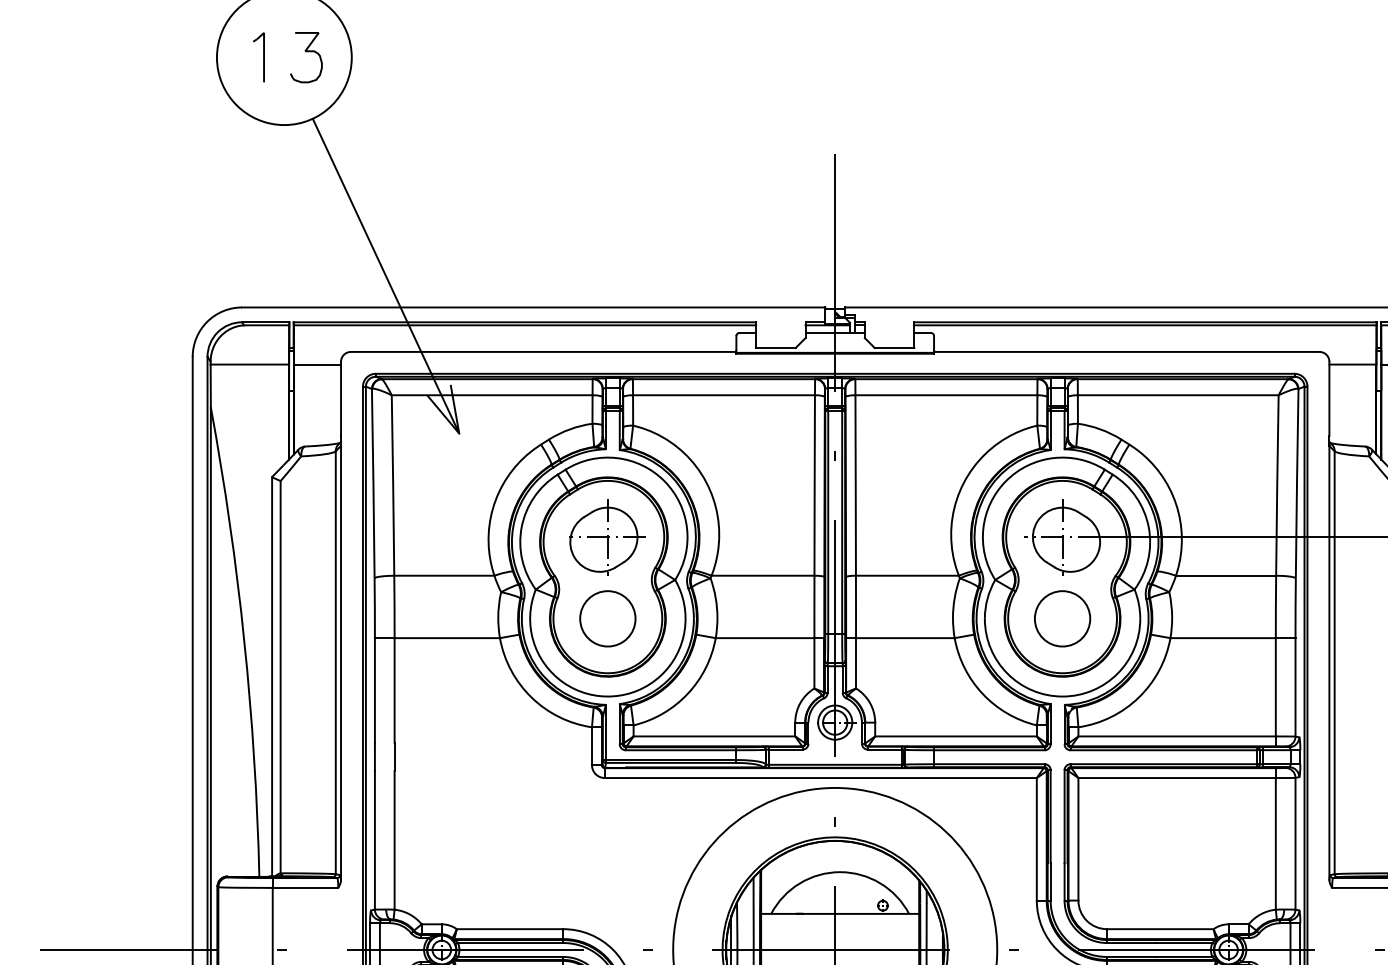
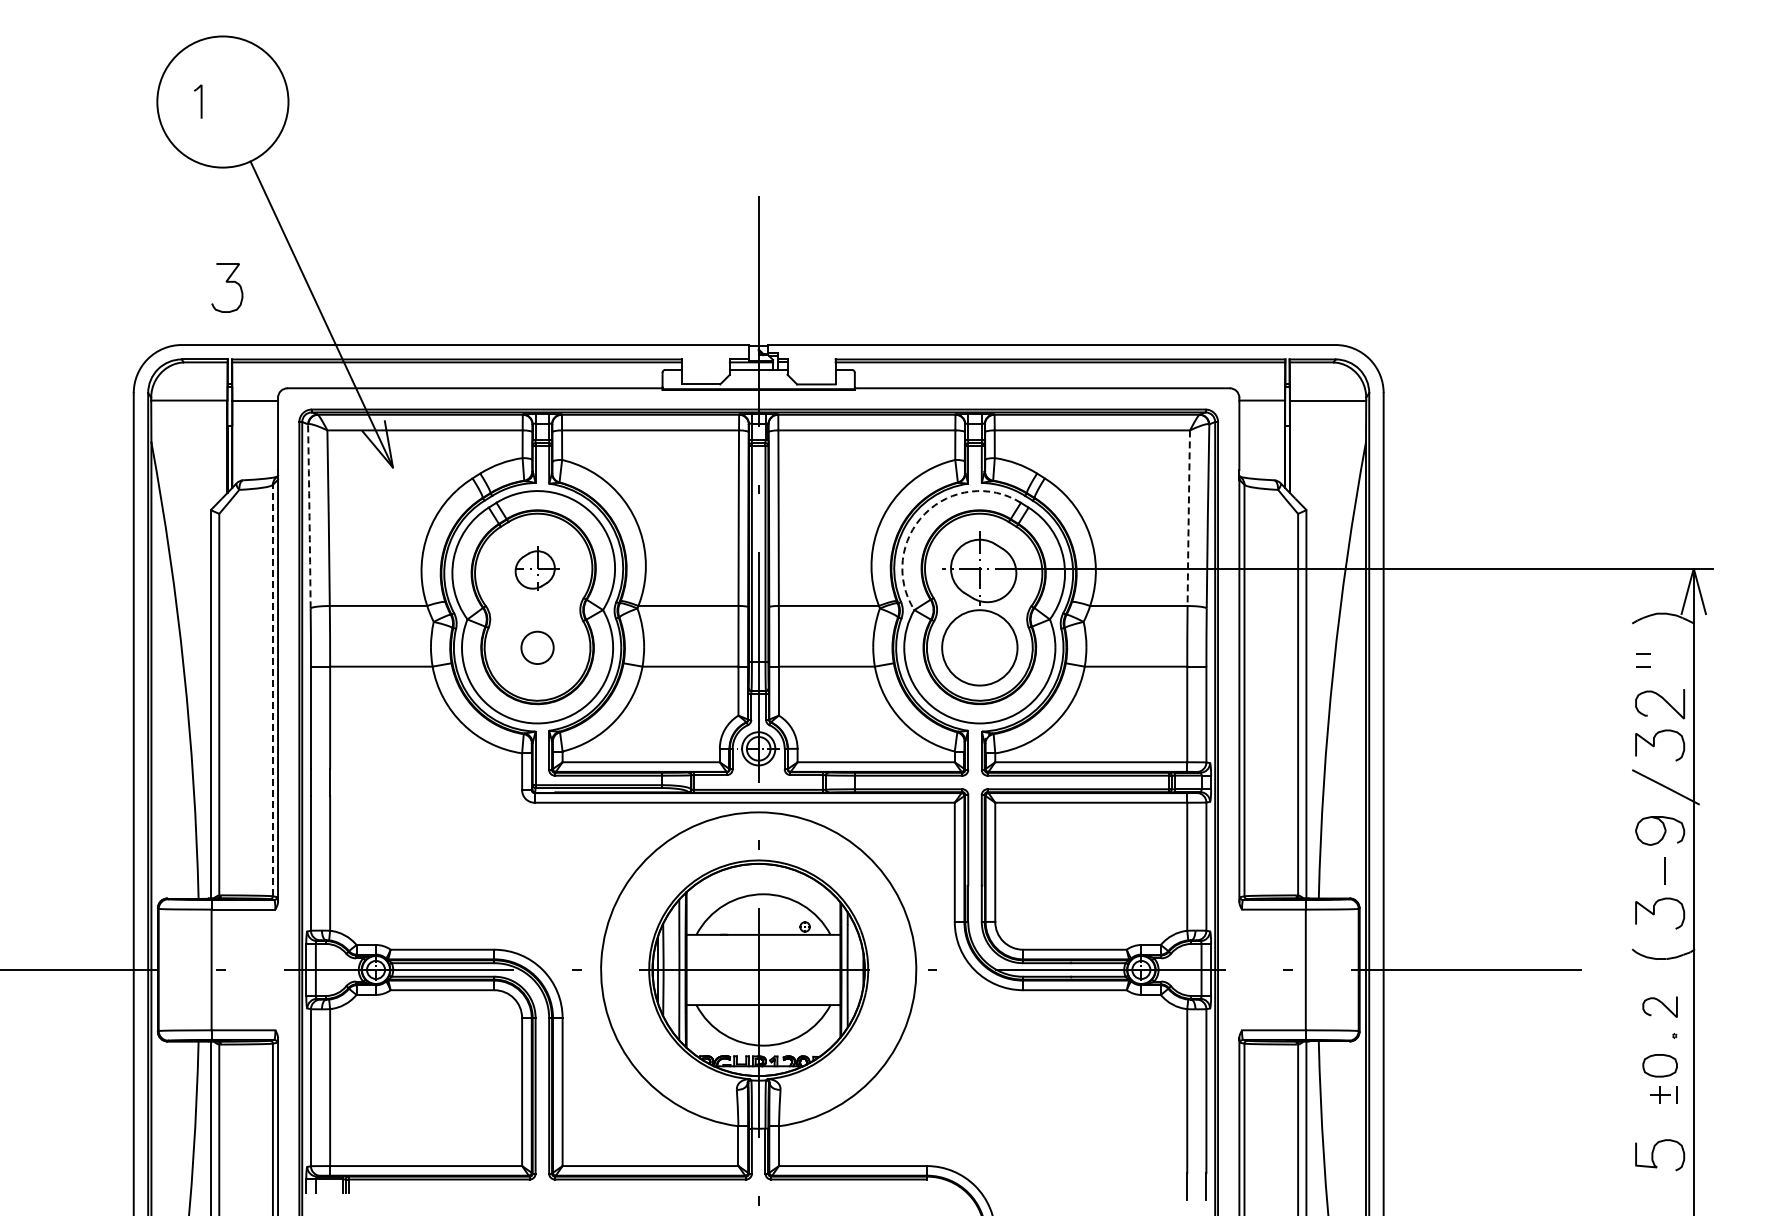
curve: (306, 51) -> (227, 282), moved
part: (258, 57) -> (197, 101), size x0.7
arc: (1005, 480) -> (924, 513), solid -> dashed
arc: (373, 483) -> (309, 516), solid -> dashed
arc: (1277, 485) -> (1188, 518), solid -> dashed
part: (607, 537) -> (537, 568), size x0.6
circle: (607, 618) -> (537, 647), size x0.6
circle: (1062, 618) -> (979, 647), size x1.4
line: (335, 662) -> (272, 690), solid -> dashed

